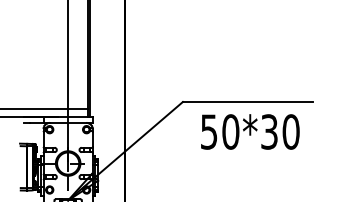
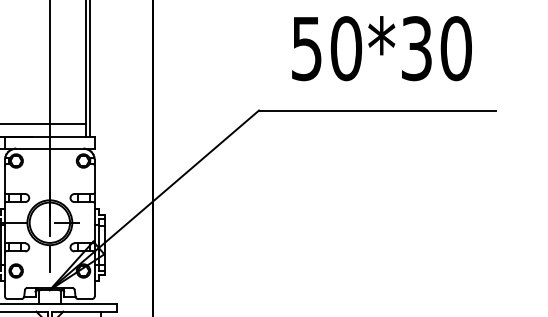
text: (250, 131) -> (382, 47), moved

